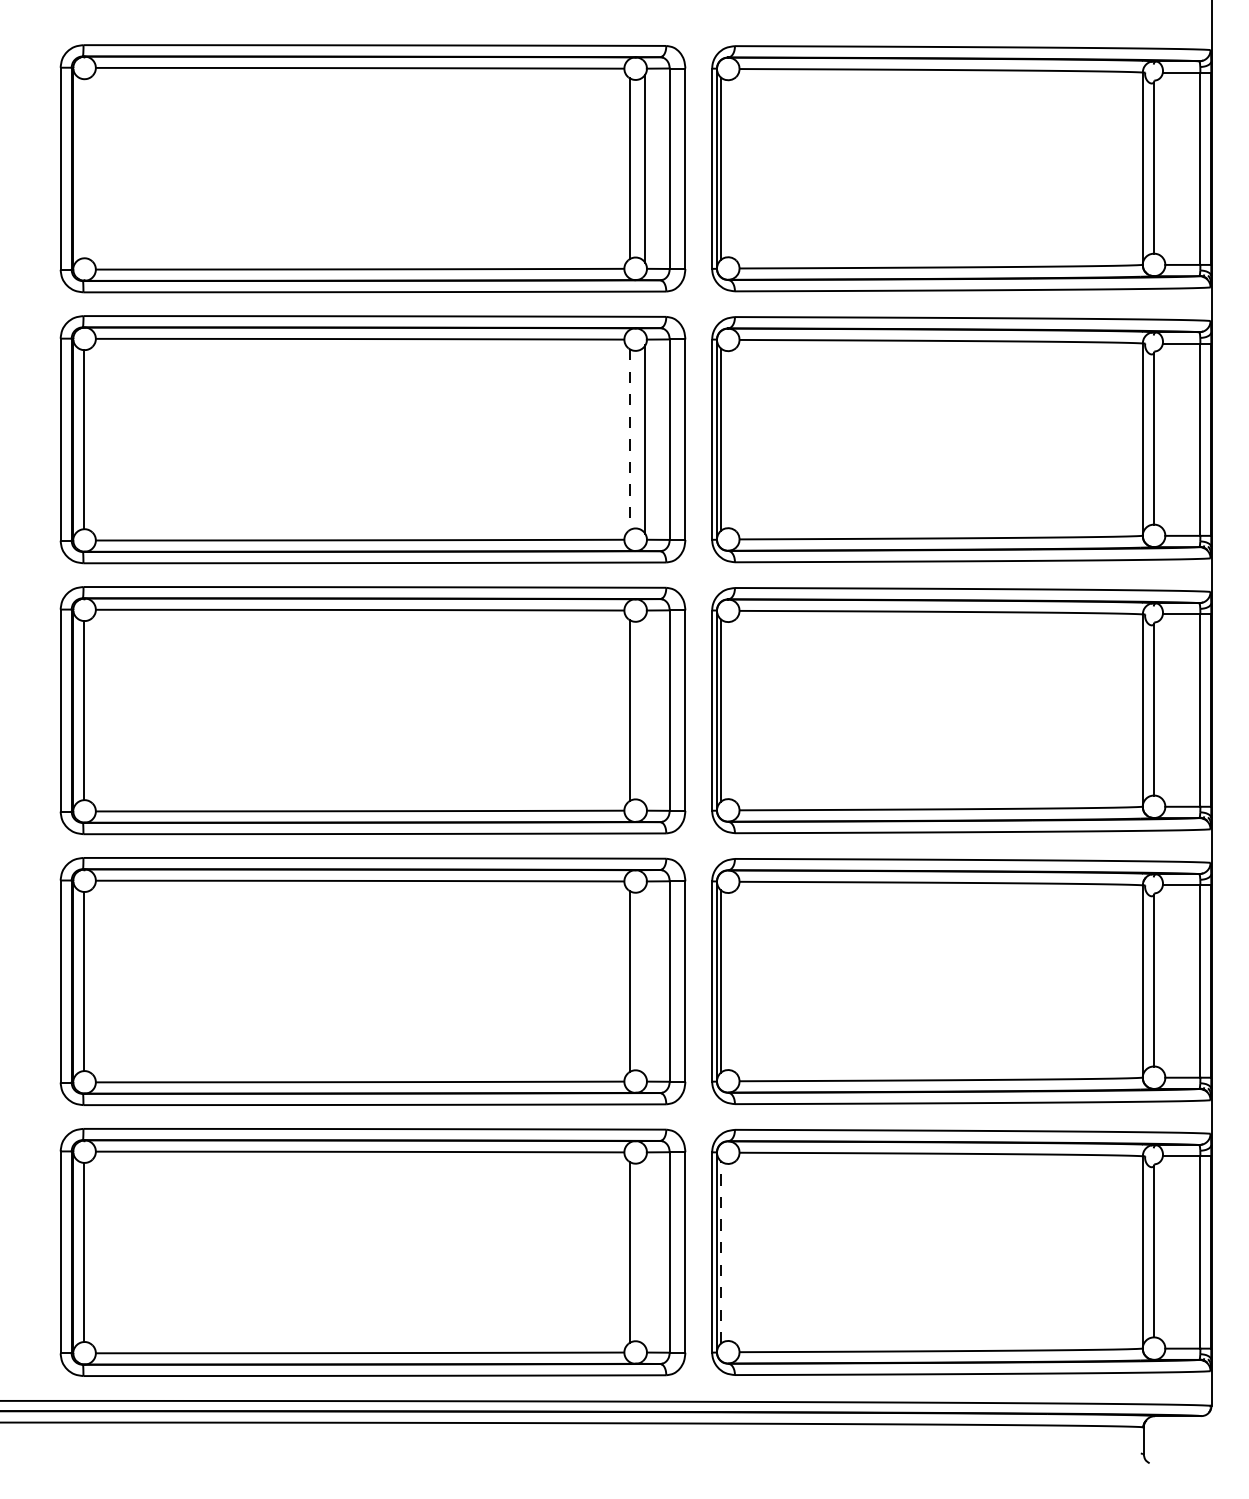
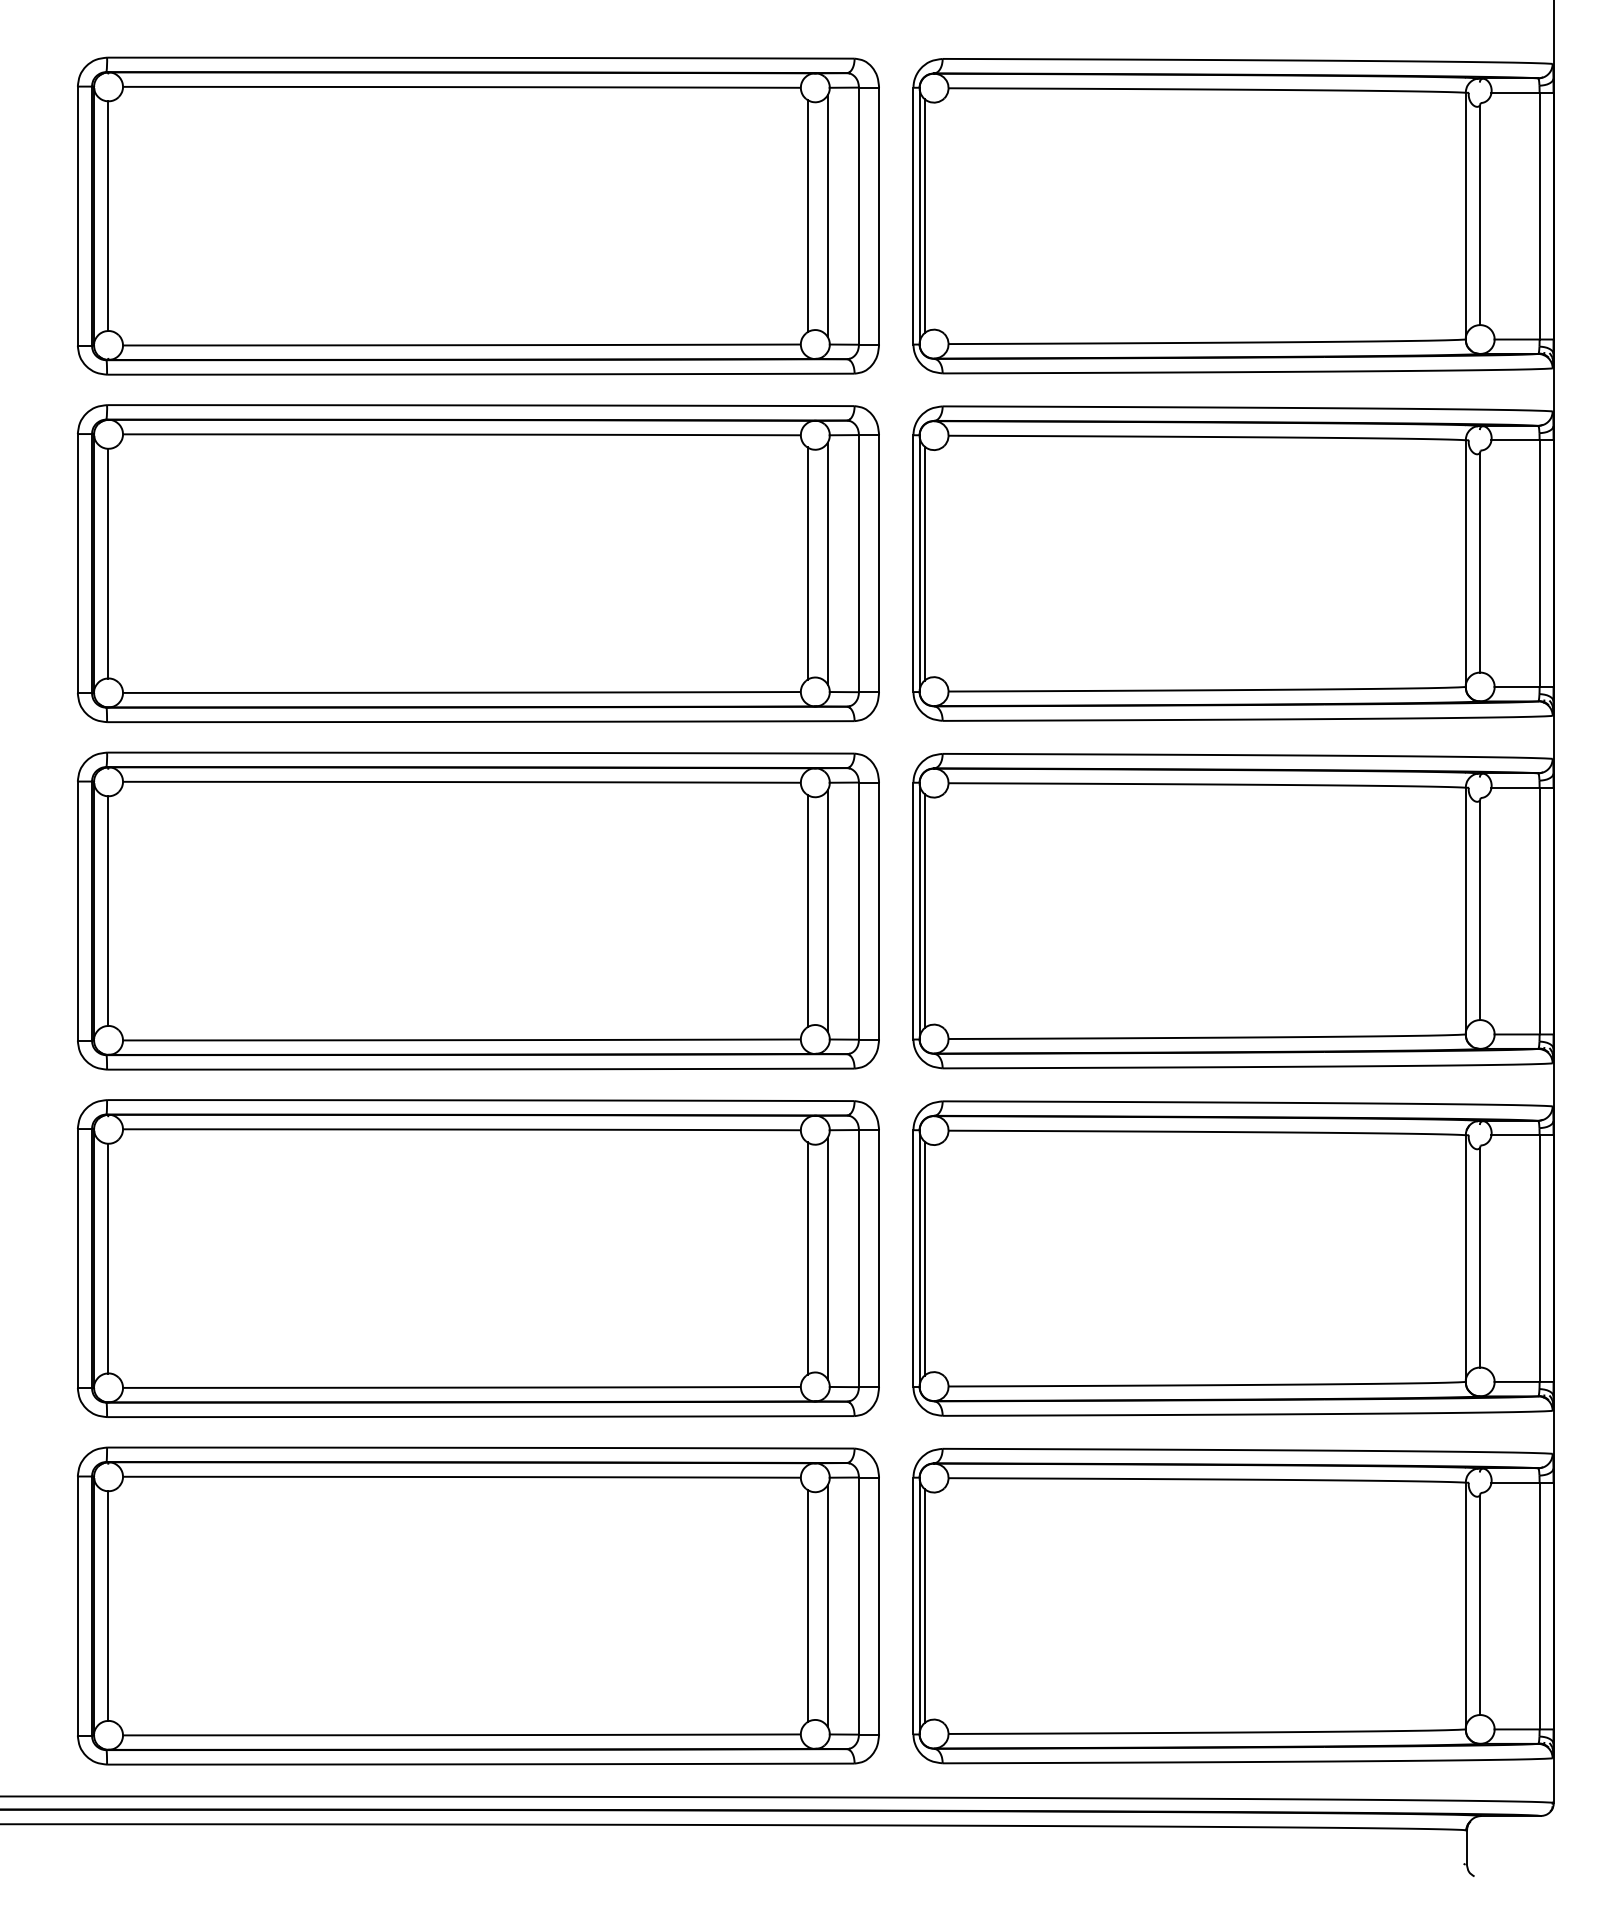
line: (83, 169) -> (107, 216), added
line: (629, 440) -> (807, 564), dashed -> solid
line: (645, 710) -> (827, 911), added
line: (645, 981) -> (827, 1258), added
line: (645, 1252) -> (827, 1606), added
line: (721, 1252) -> (925, 1606), dashed -> solid

